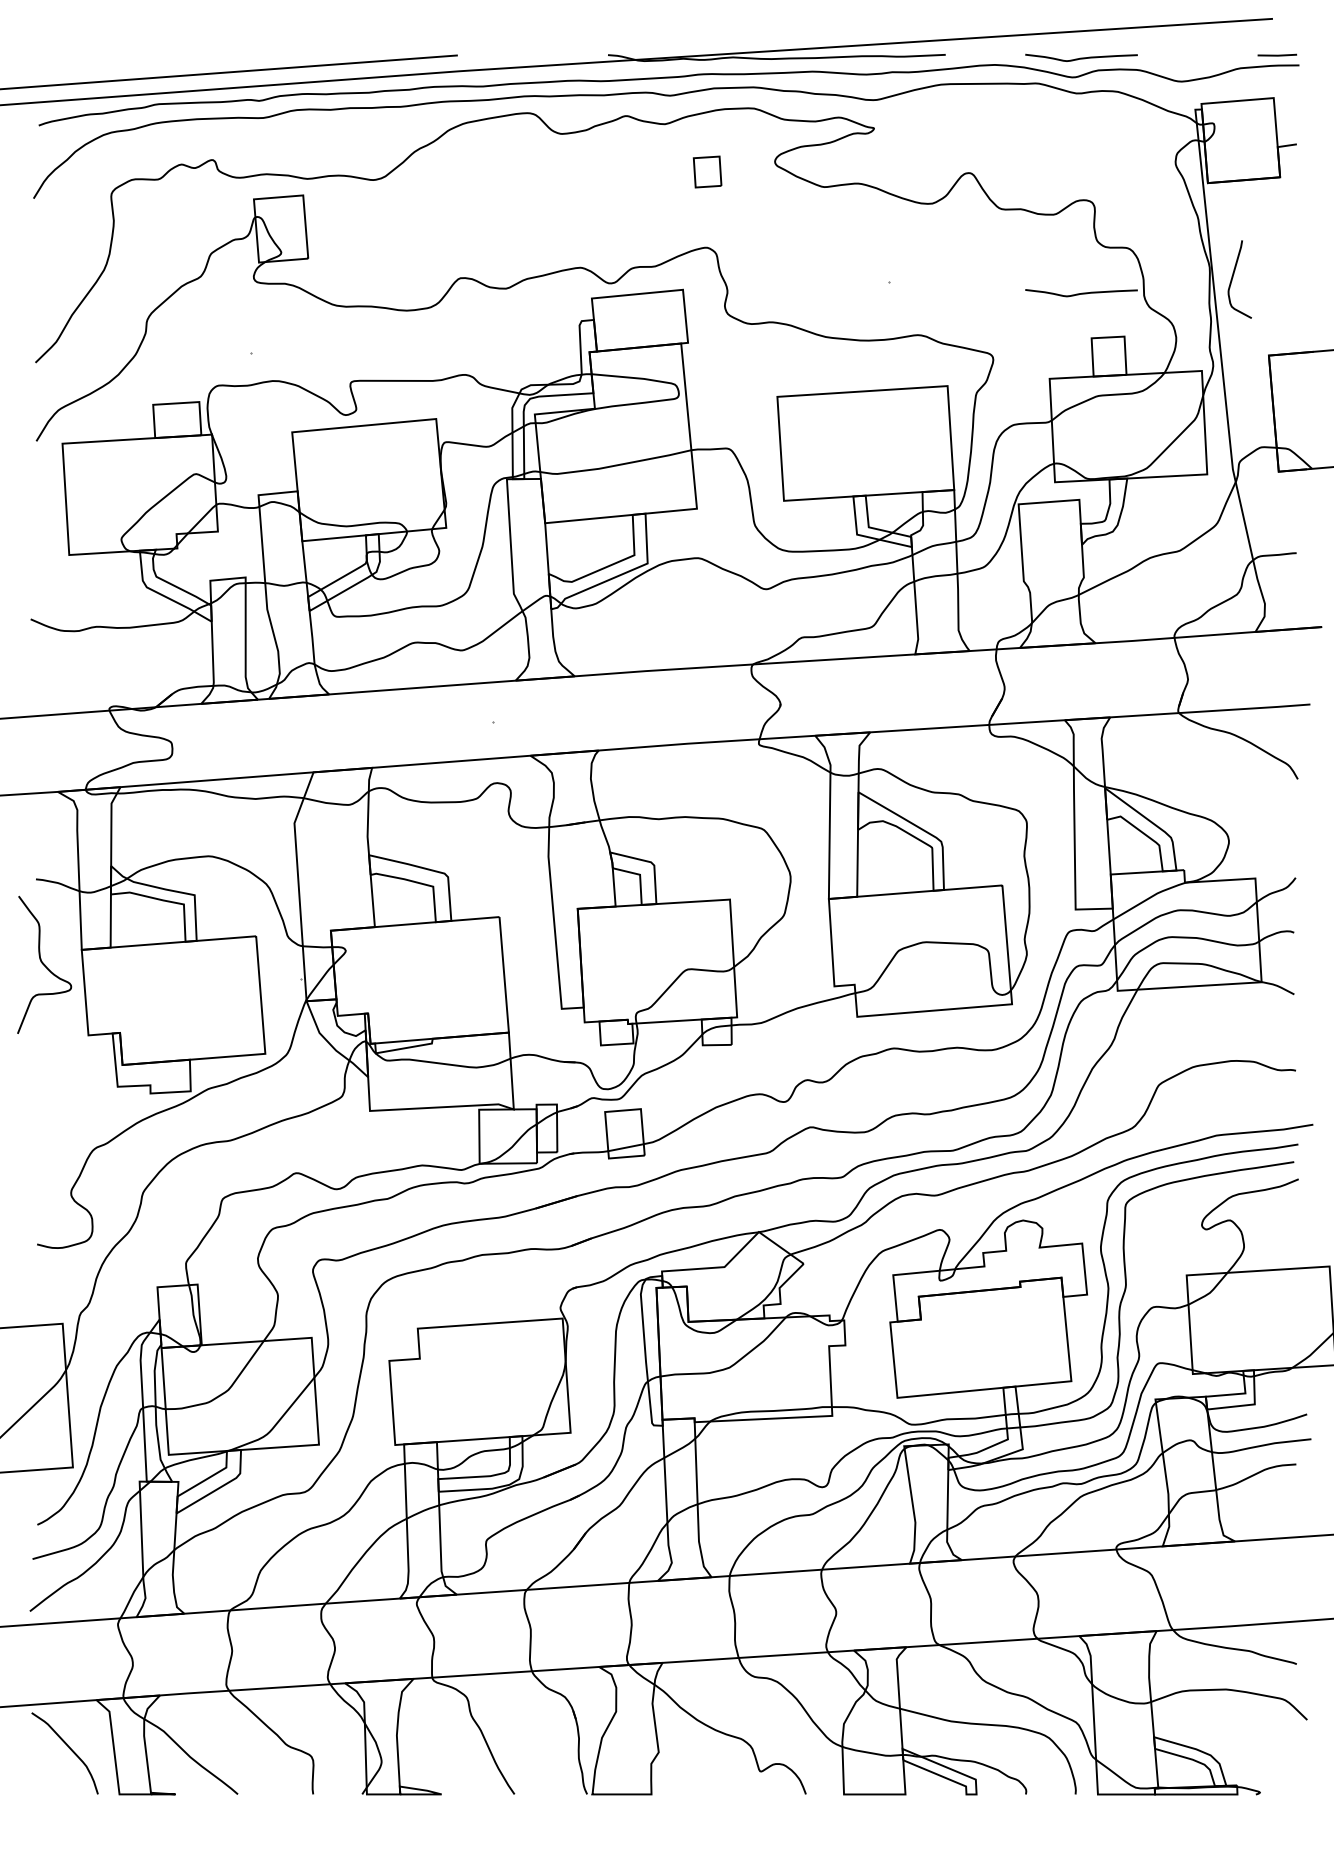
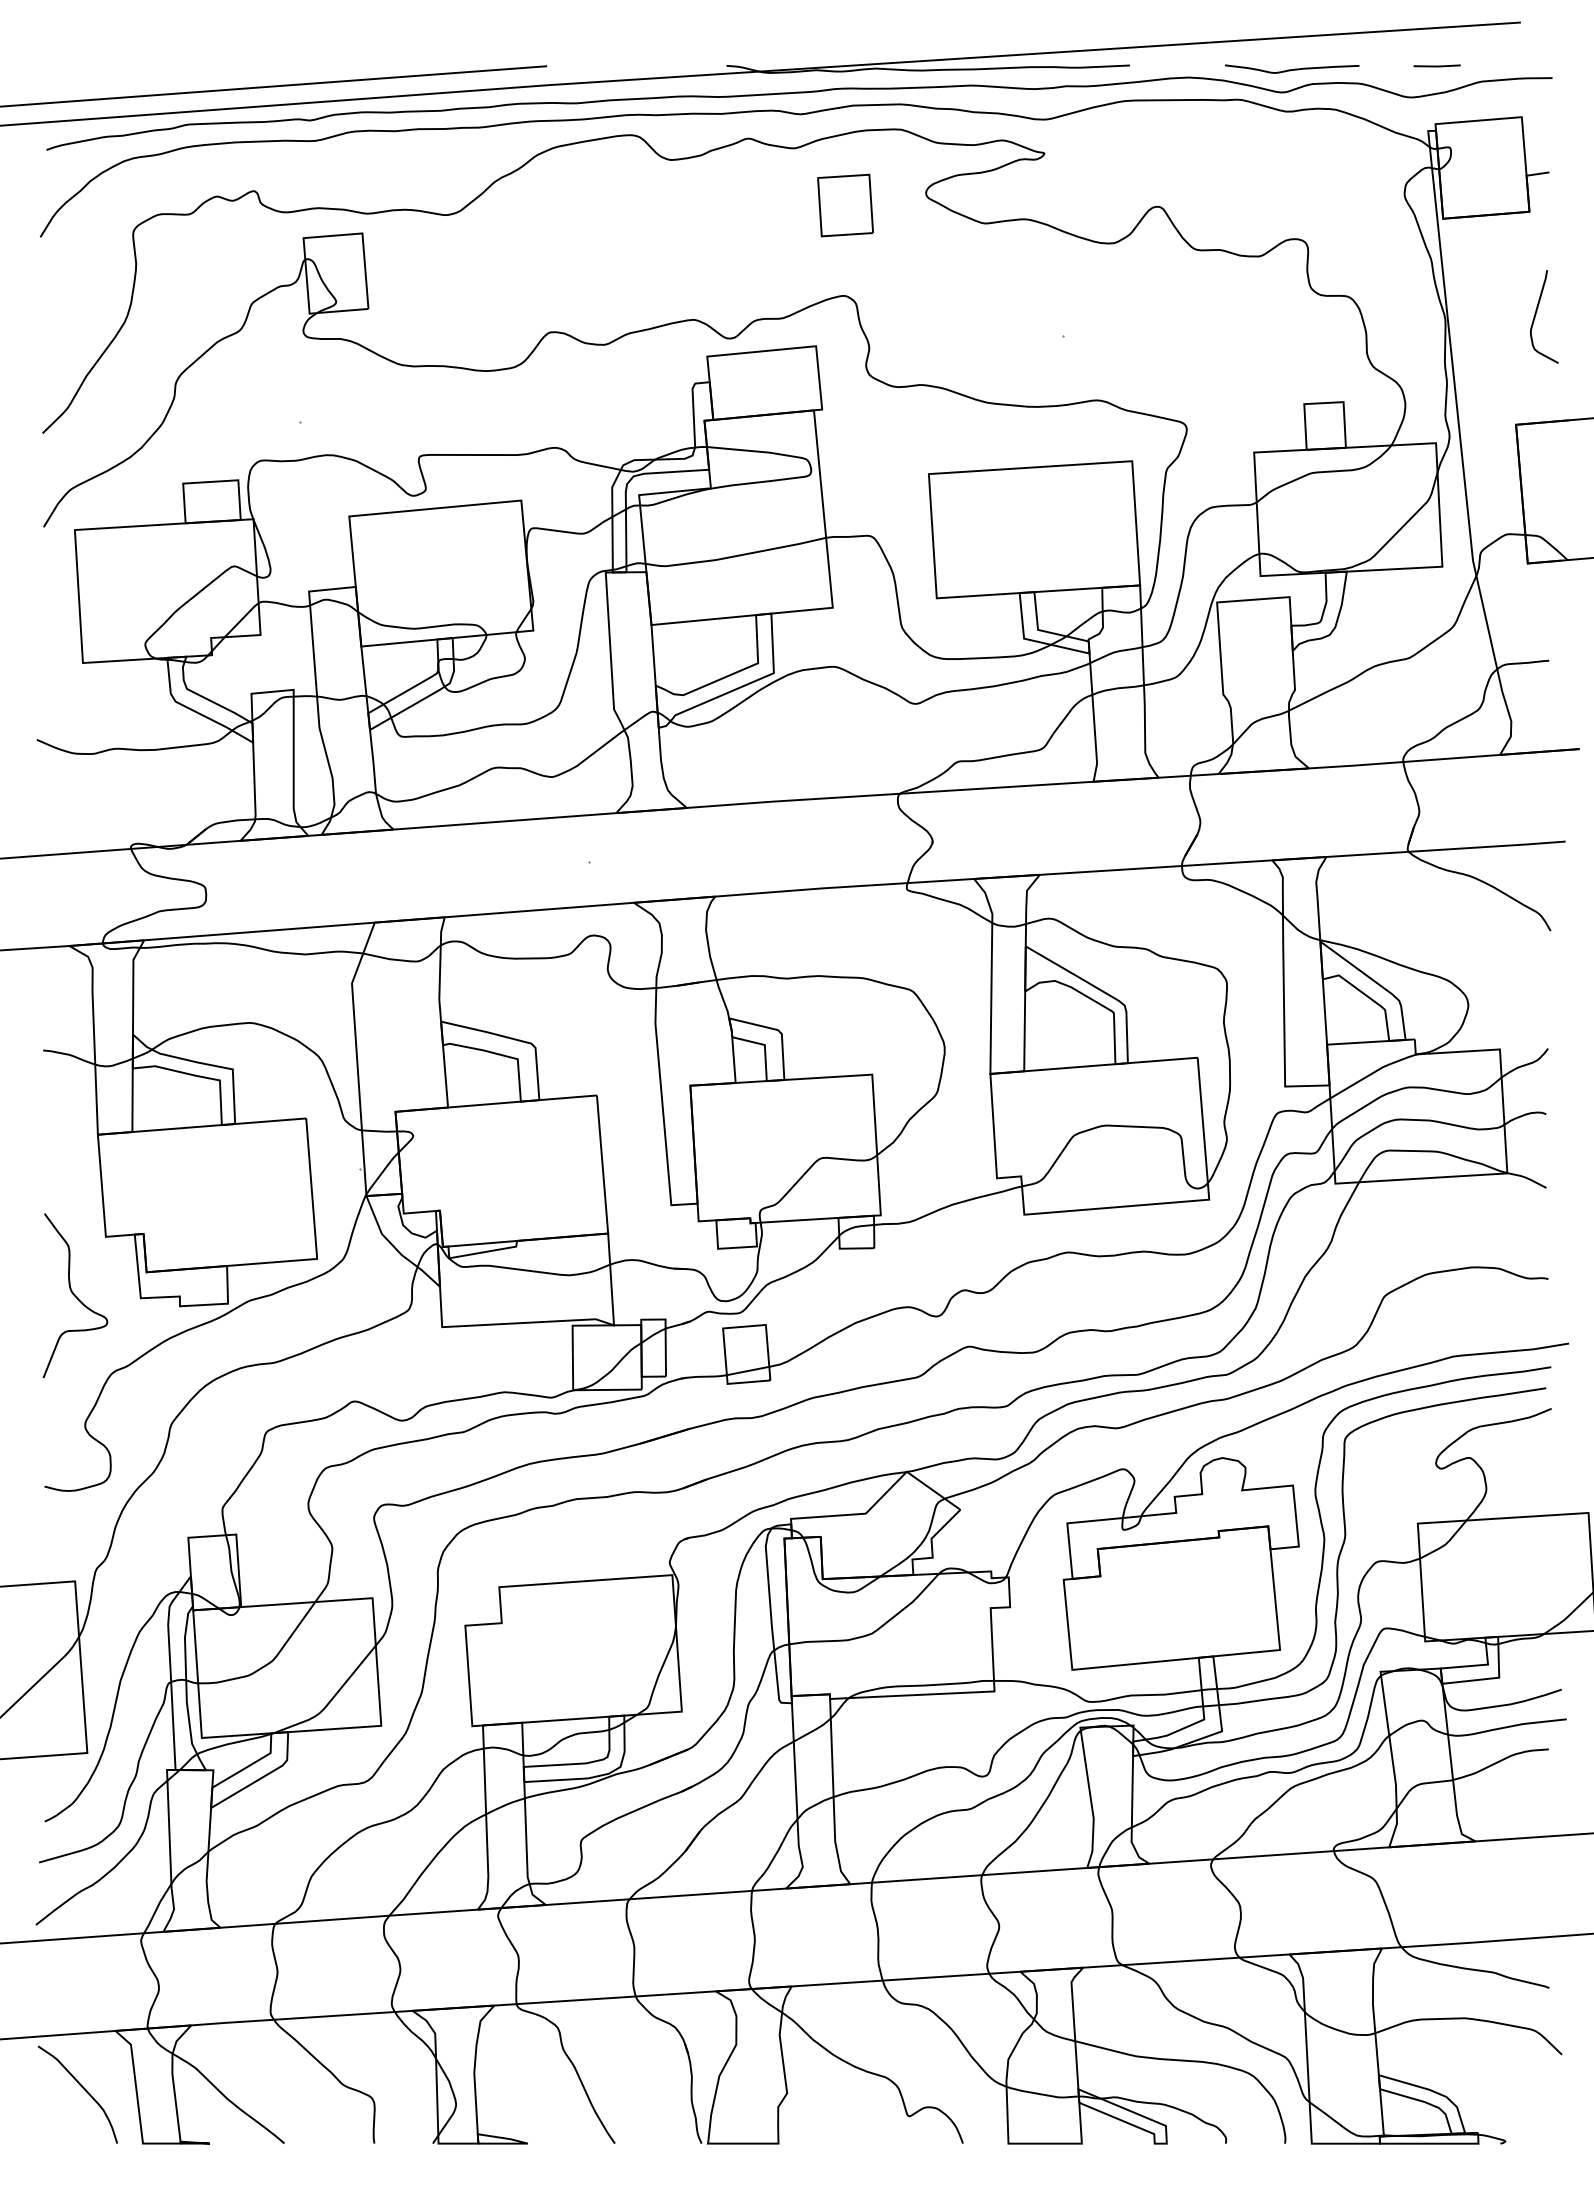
line: (1276, 54) -> (1436, 65), moved
part: (707, 172) -> (845, 205), size x1.67
curve: (1233, 277) -> (1536, 314), moved
curve: (1081, 293) -> (1292, 350), removed
curve: (44, 964) -> (75, 1295), moved

